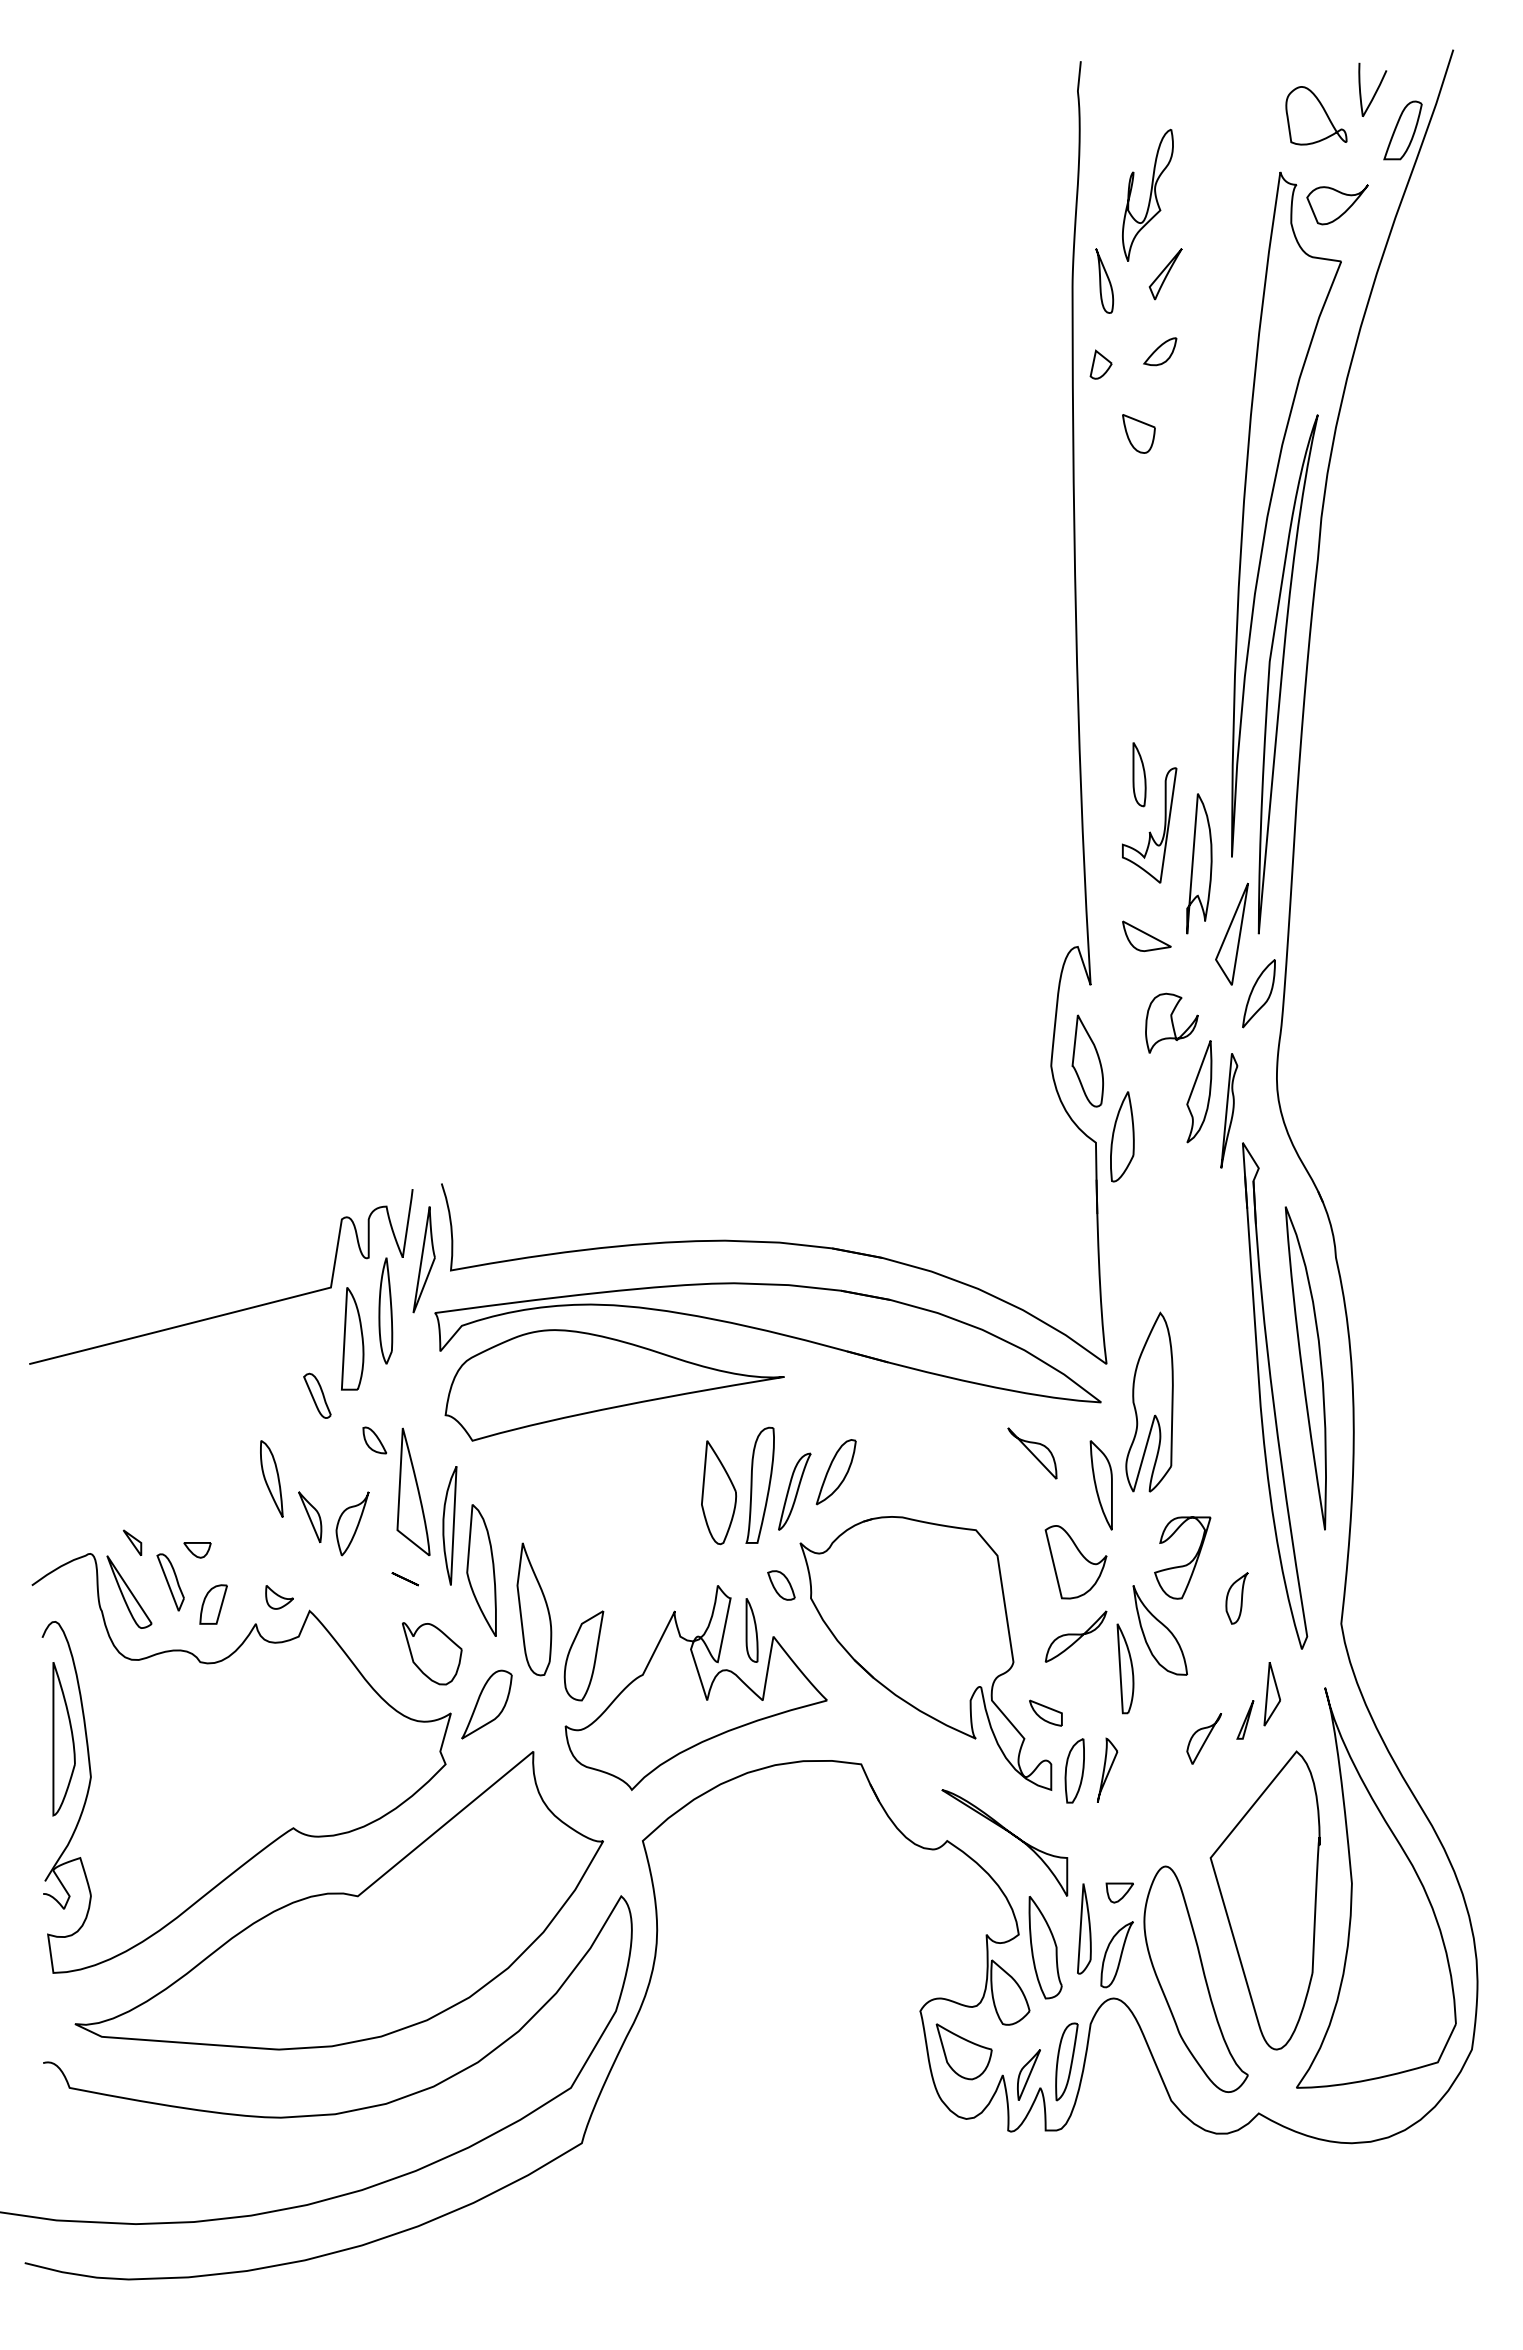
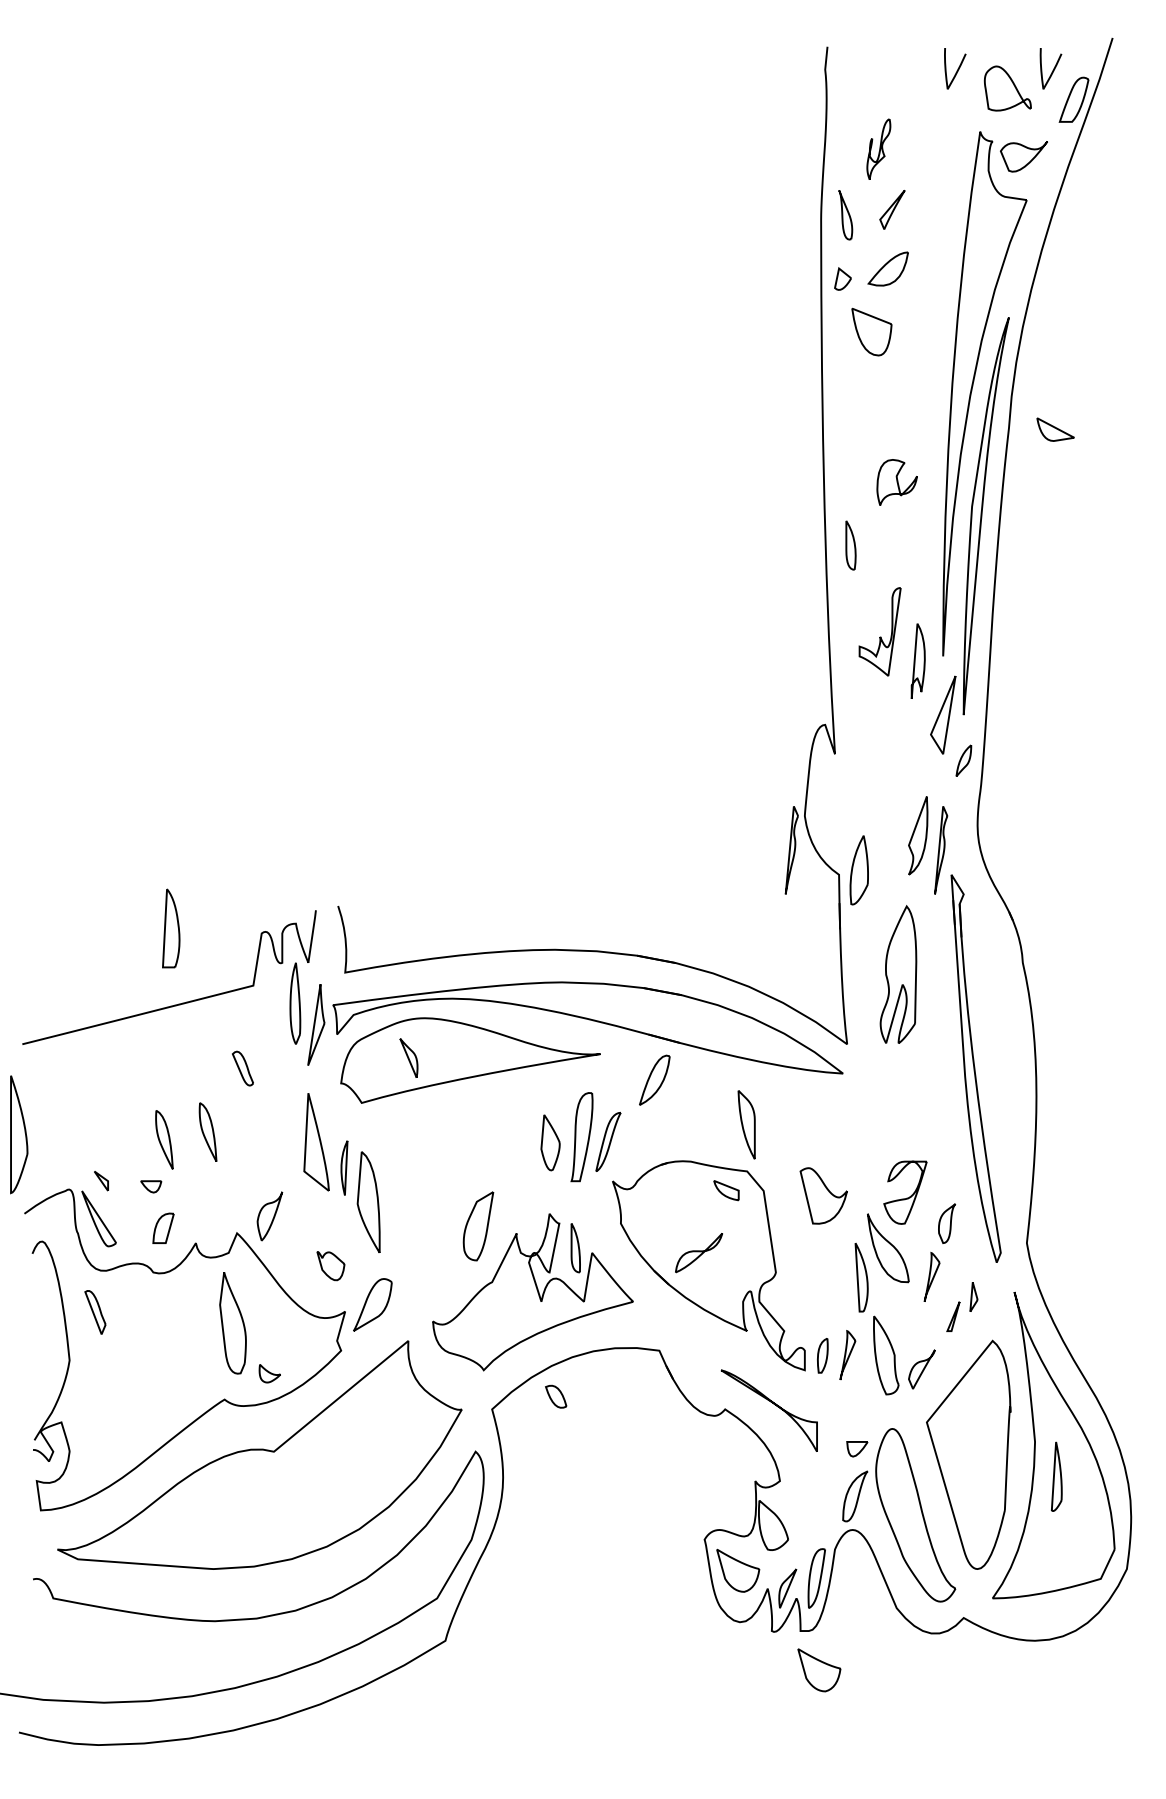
curve: (1250, 91) -> (957, 69), added
part: (1147, 194) -> (878, 148), size x0.6
part: (1160, 351) -> (888, 269), size x1.6
part: (1138, 433) -> (871, 331), size x1.6
part: (1139, 774) -> (850, 545), moved
part: (1199, 863) -> (918, 661), size x0.7
part: (1146, 935) -> (1055, 429), moved
part: (1258, 993) -> (963, 760), size x0.6
part: (1171, 1022) -> (896, 481), moved
part: (1087, 1060) -> (832, 811), removed
part: (1034, 1110) -> (792, 850), added
part: (423, 1259) -> (315, 1024), moved
part: (352, 1338) -> (171, 928), moved
part: (1305, 1368) -> (999, 1047), removed
part: (1149, 1401) -> (898, 974), moved
part: (374, 1440) -> (286, 1102), removed
part: (1032, 1453) -> (790, 1112), removed
part: (835, 1472) -> (654, 1080), moved
part: (1100, 1485) -> (746, 1124), moved
part: (214, 1488) -> (164, 1139), added
part: (719, 1492) -> (550, 1142), size x0.7
part: (310, 1517) -> (409, 1058), moved
part: (352, 1523) -> (269, 1216), moved
part: (449, 1525) -> (344, 1167), size x0.6
line: (404, 1579) -> (309, 1209), removed
part: (170, 1582) -> (95, 1312), moved
part: (781, 1585) -> (556, 1396), moved
part: (279, 1597) -> (269, 1373), moved
part: (534, 1609) -> (233, 1323), moved
part: (1075, 1636) -> (698, 1252), moved
part: (432, 1653) -> (331, 1265), size x0.6
part: (583, 1655) -> (478, 1226), moved
part: (1217, 1667) -> (932, 1276), added
part: (1271, 1694) -> (973, 1297), size x0.6
part: (1045, 1712) -> (726, 1190), moved
part: (1203, 1738) -> (921, 1369), moved
part: (63, 1739) -> (18, 1134), moved
part: (1074, 1770) -> (822, 1355), size x0.7
part: (1084, 1928) -> (1056, 1476), moved
part: (1045, 1947) -> (886, 1355), moved
part: (1069, 2181) -> (818, 1670), added

